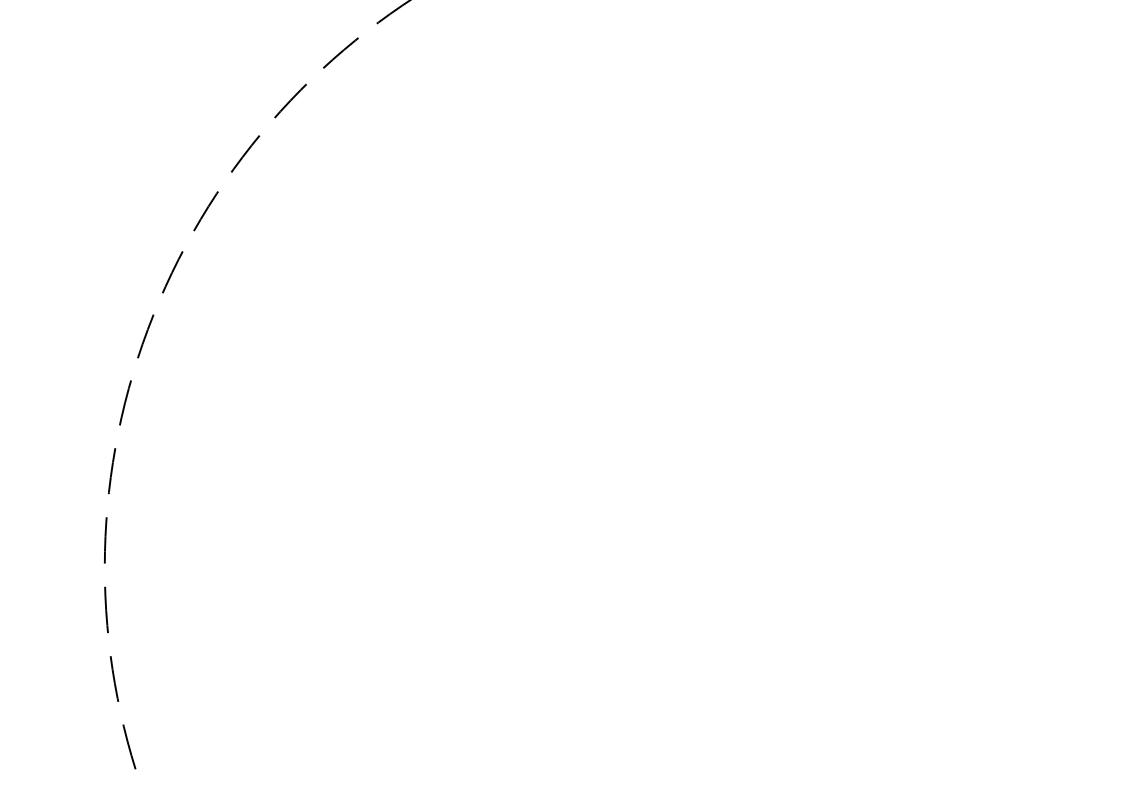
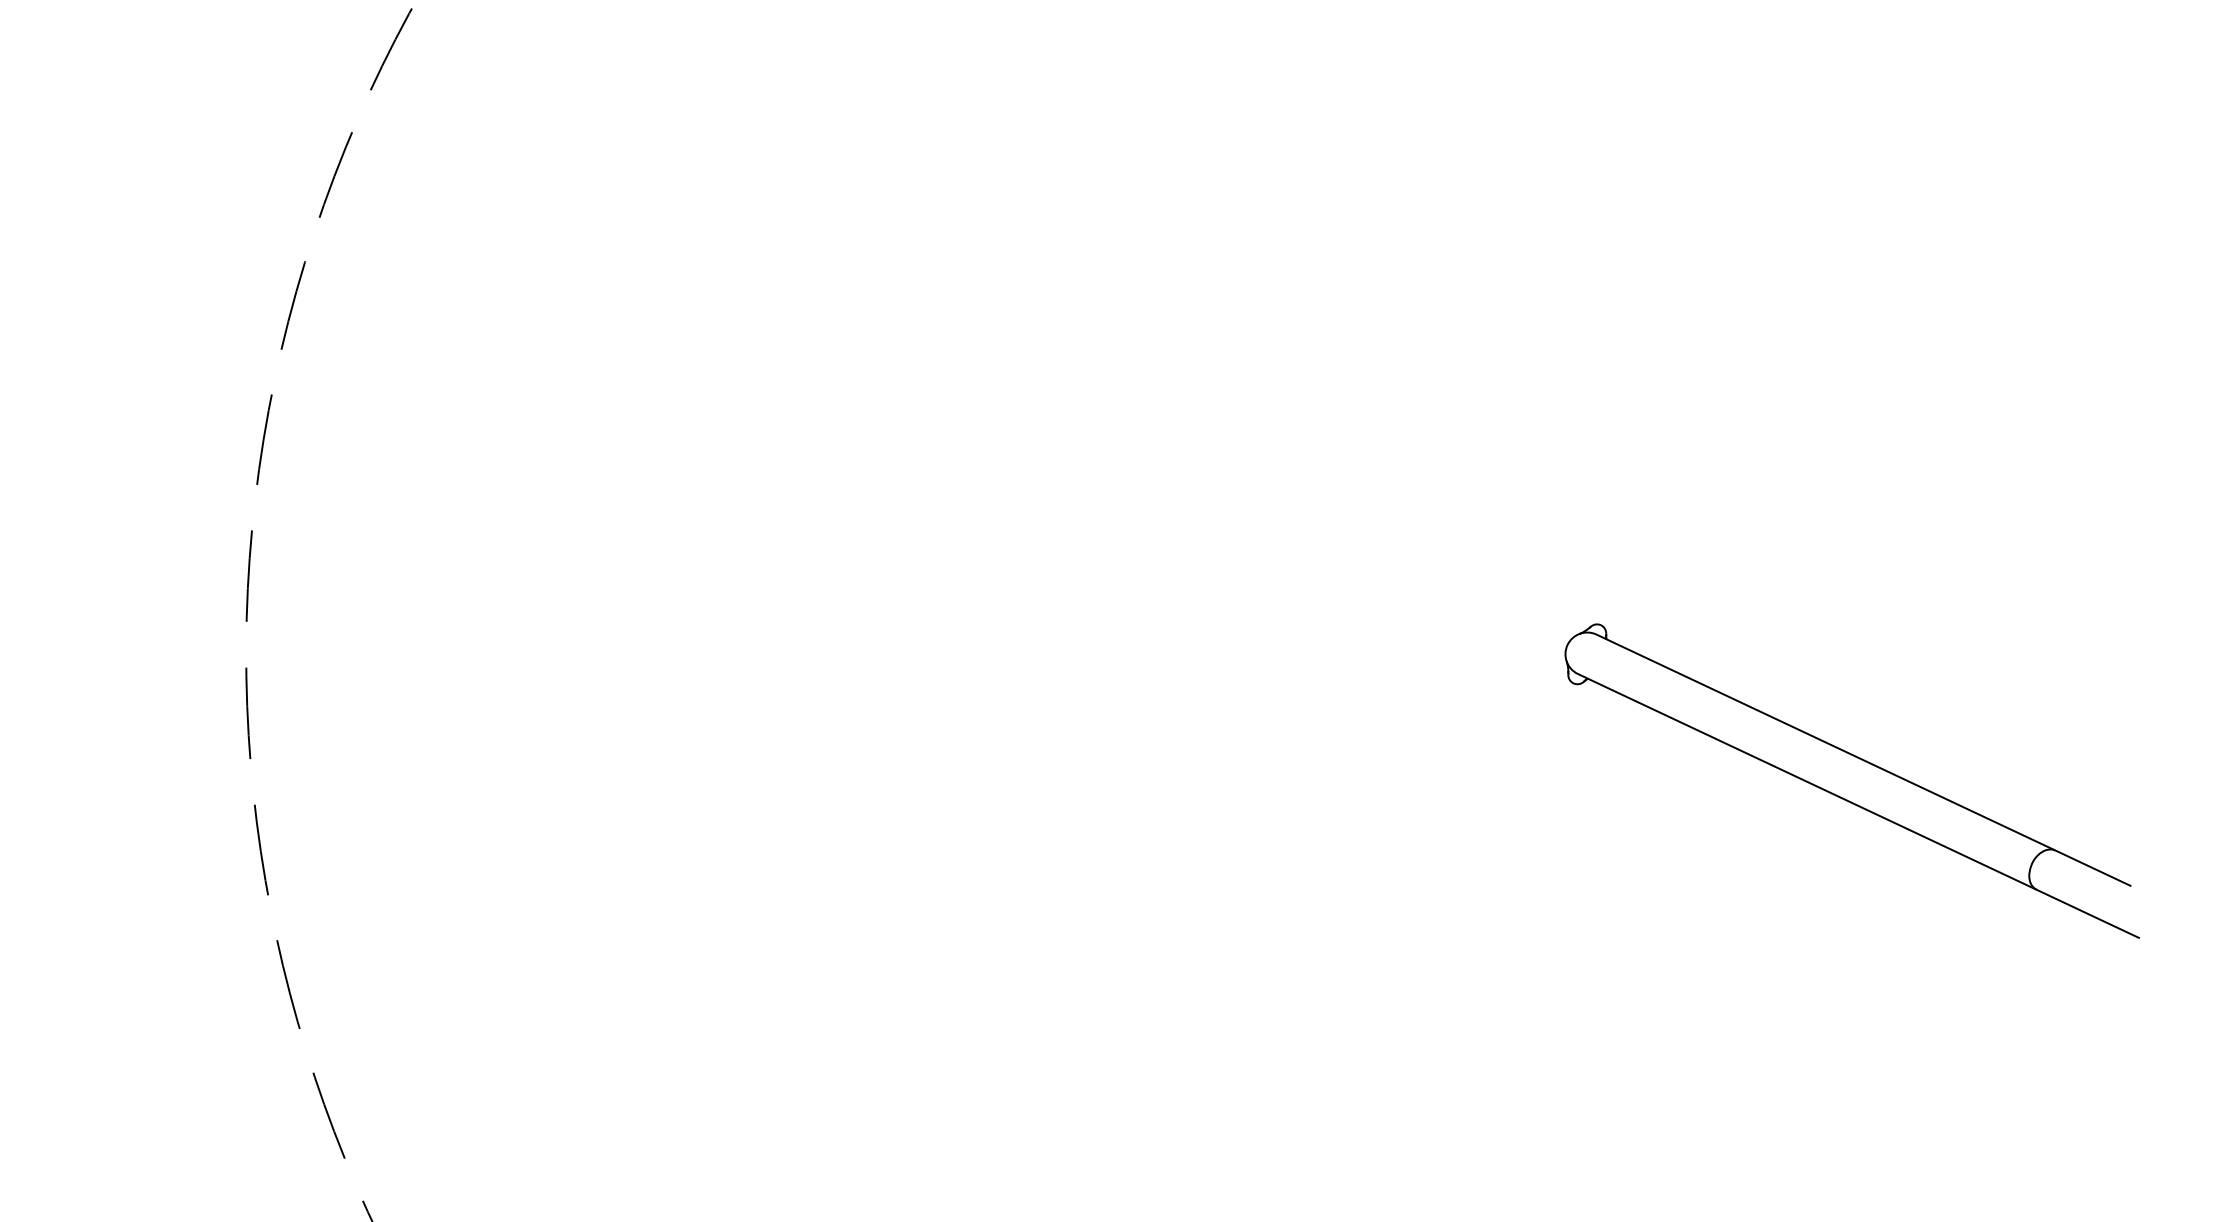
part: (911, 642) -> (1850, 781), added

